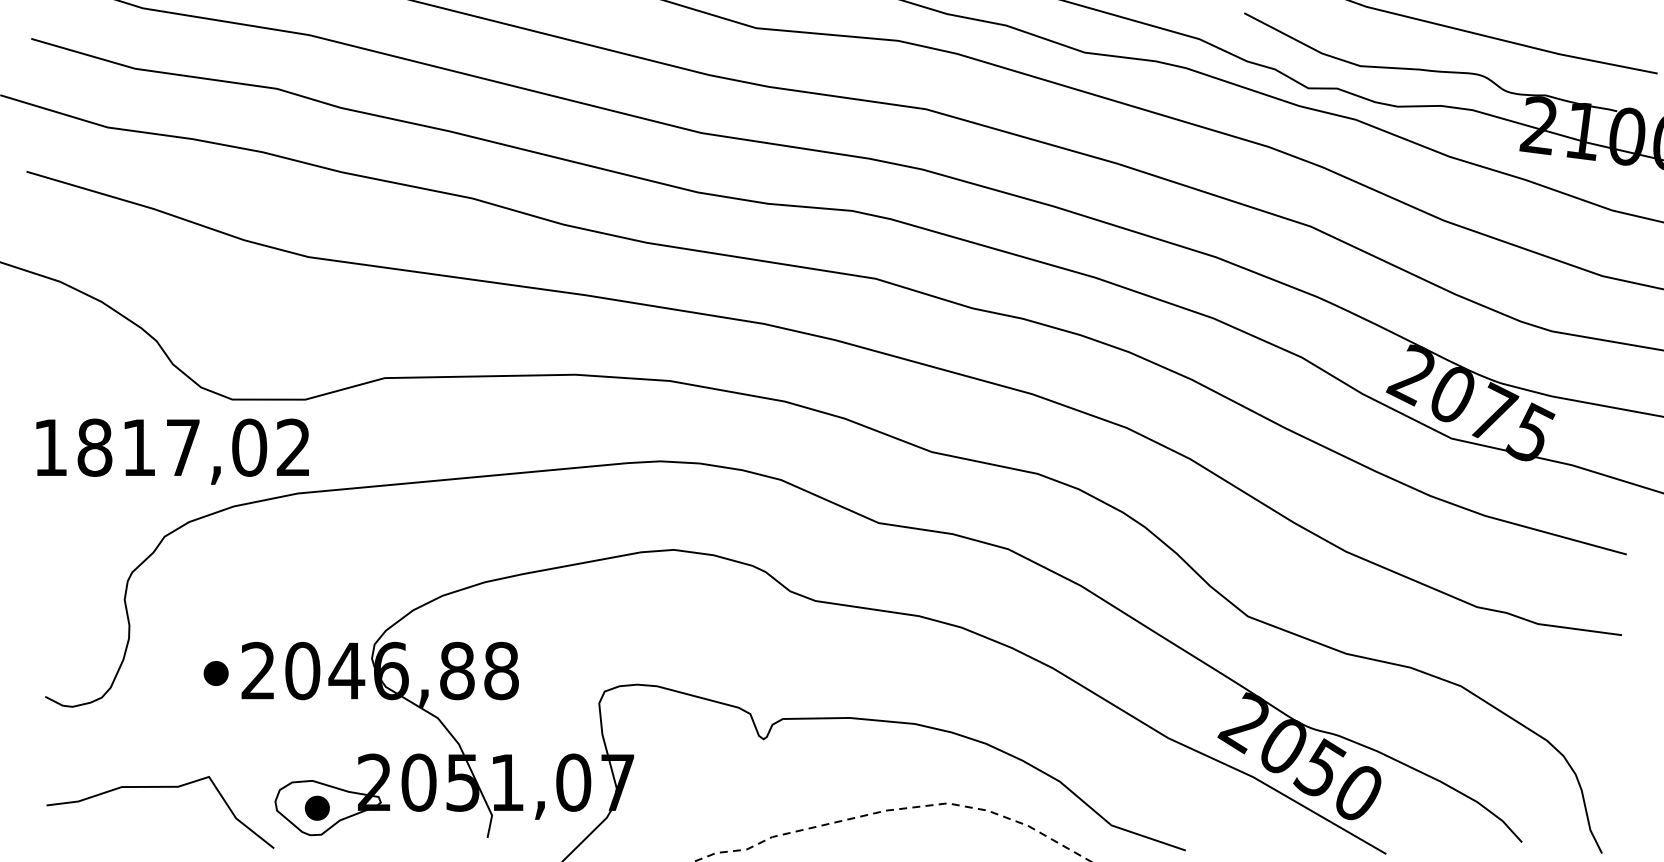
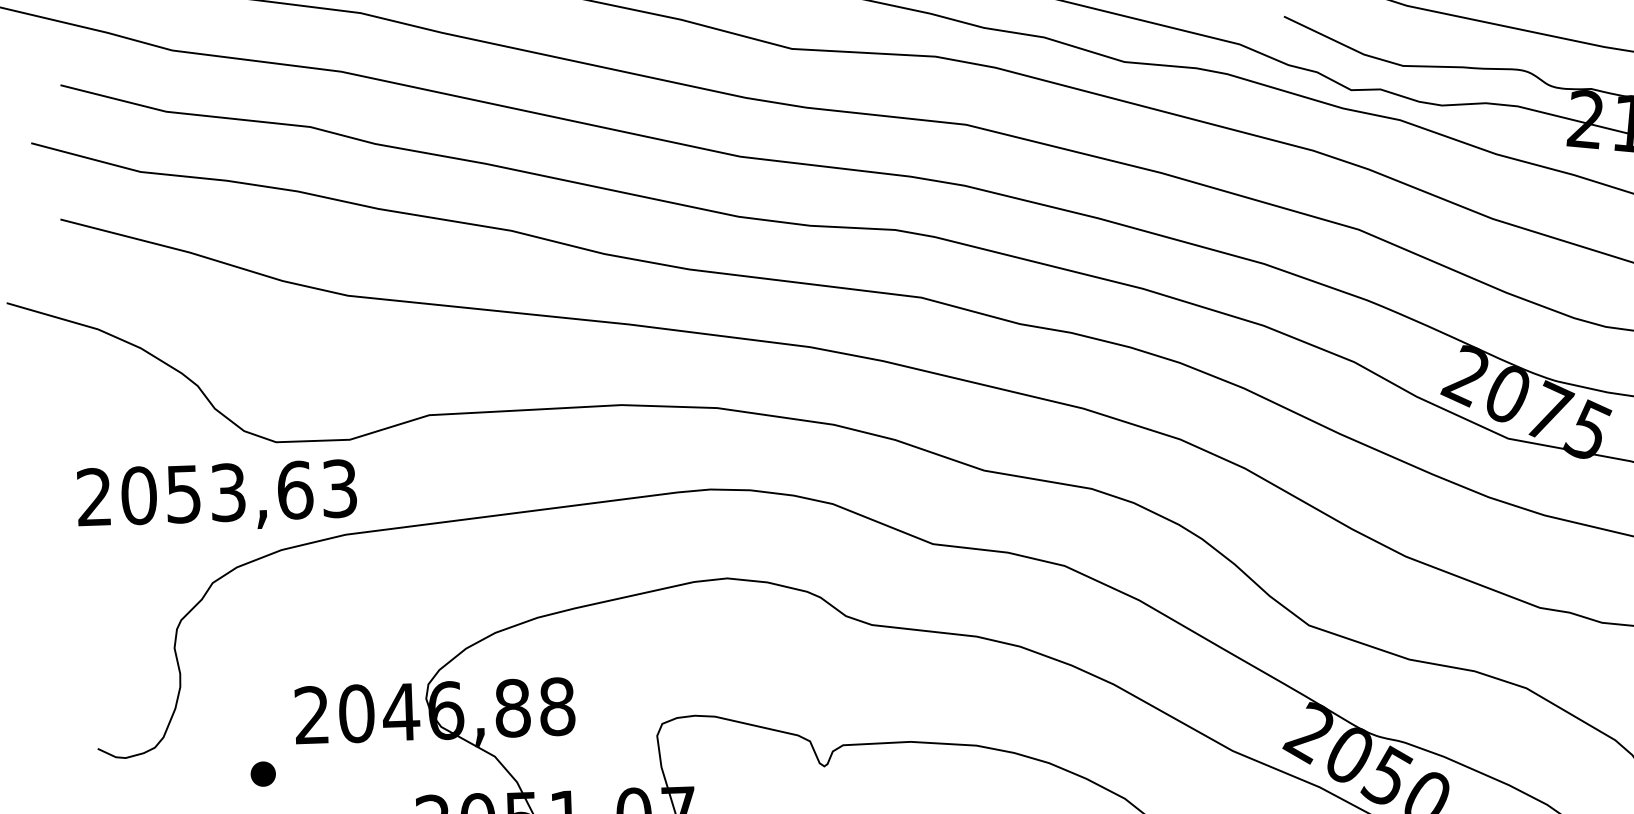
text: (171, 447) -> (216, 492), 1817,02 -> 2053,63
part: (215, 673) -> (262, 774), moved

